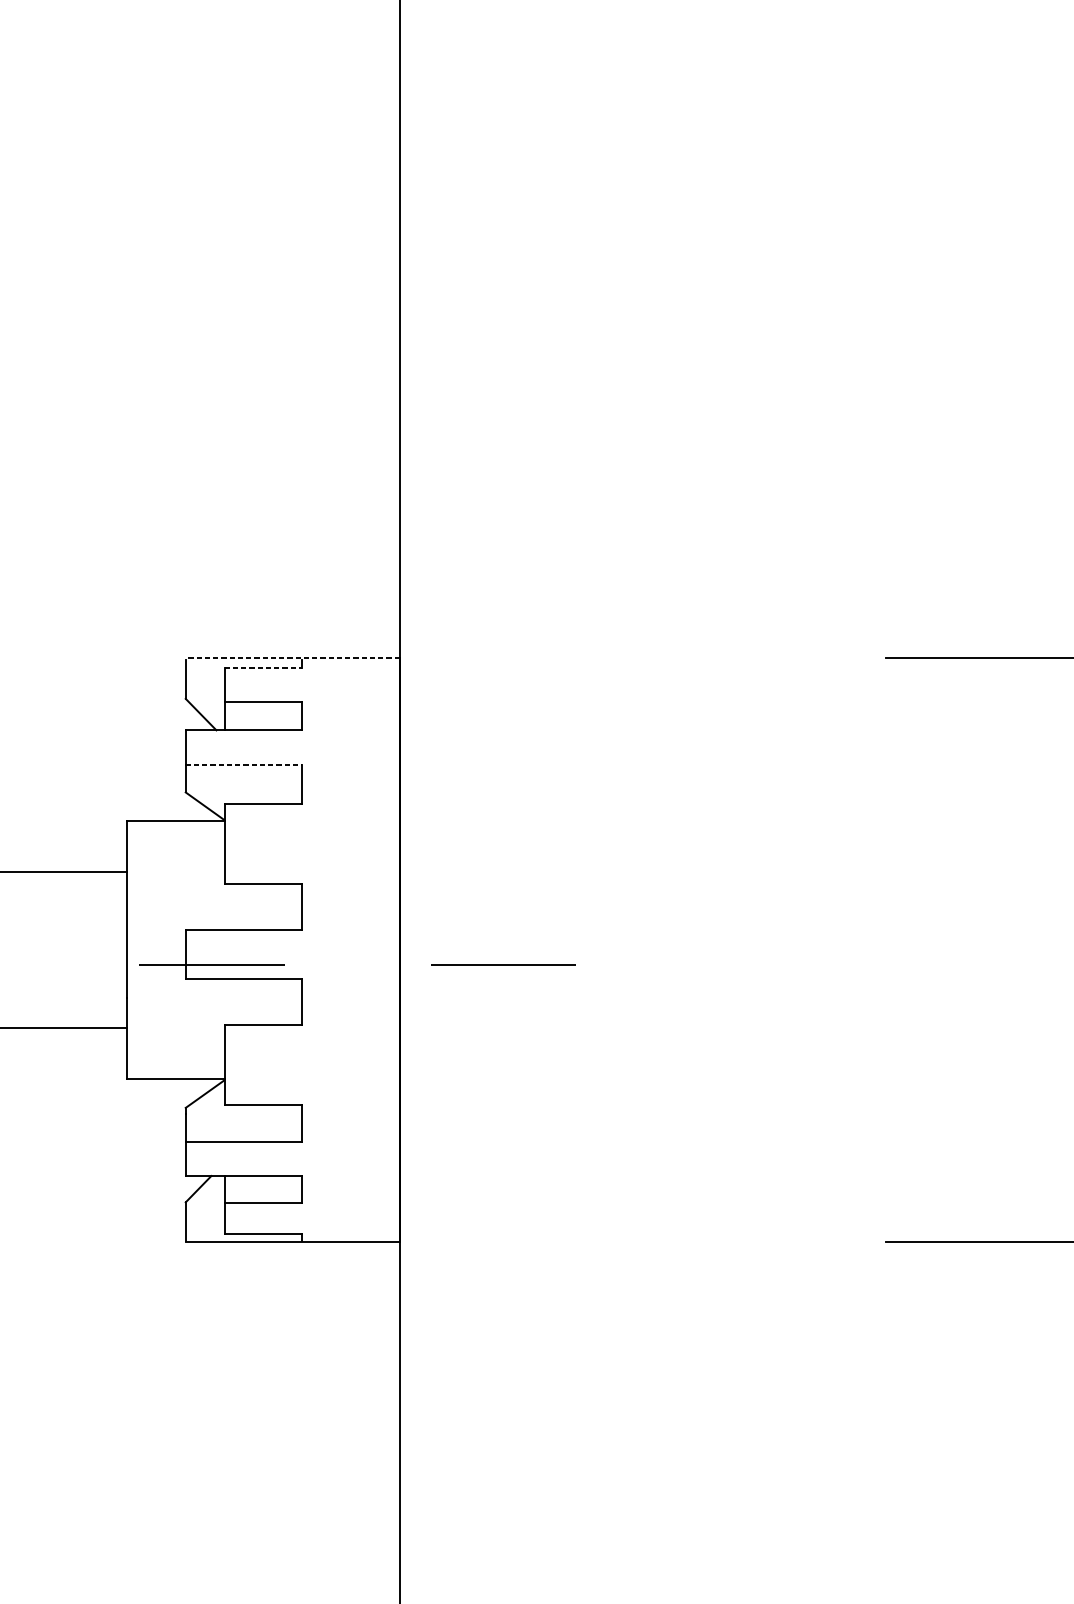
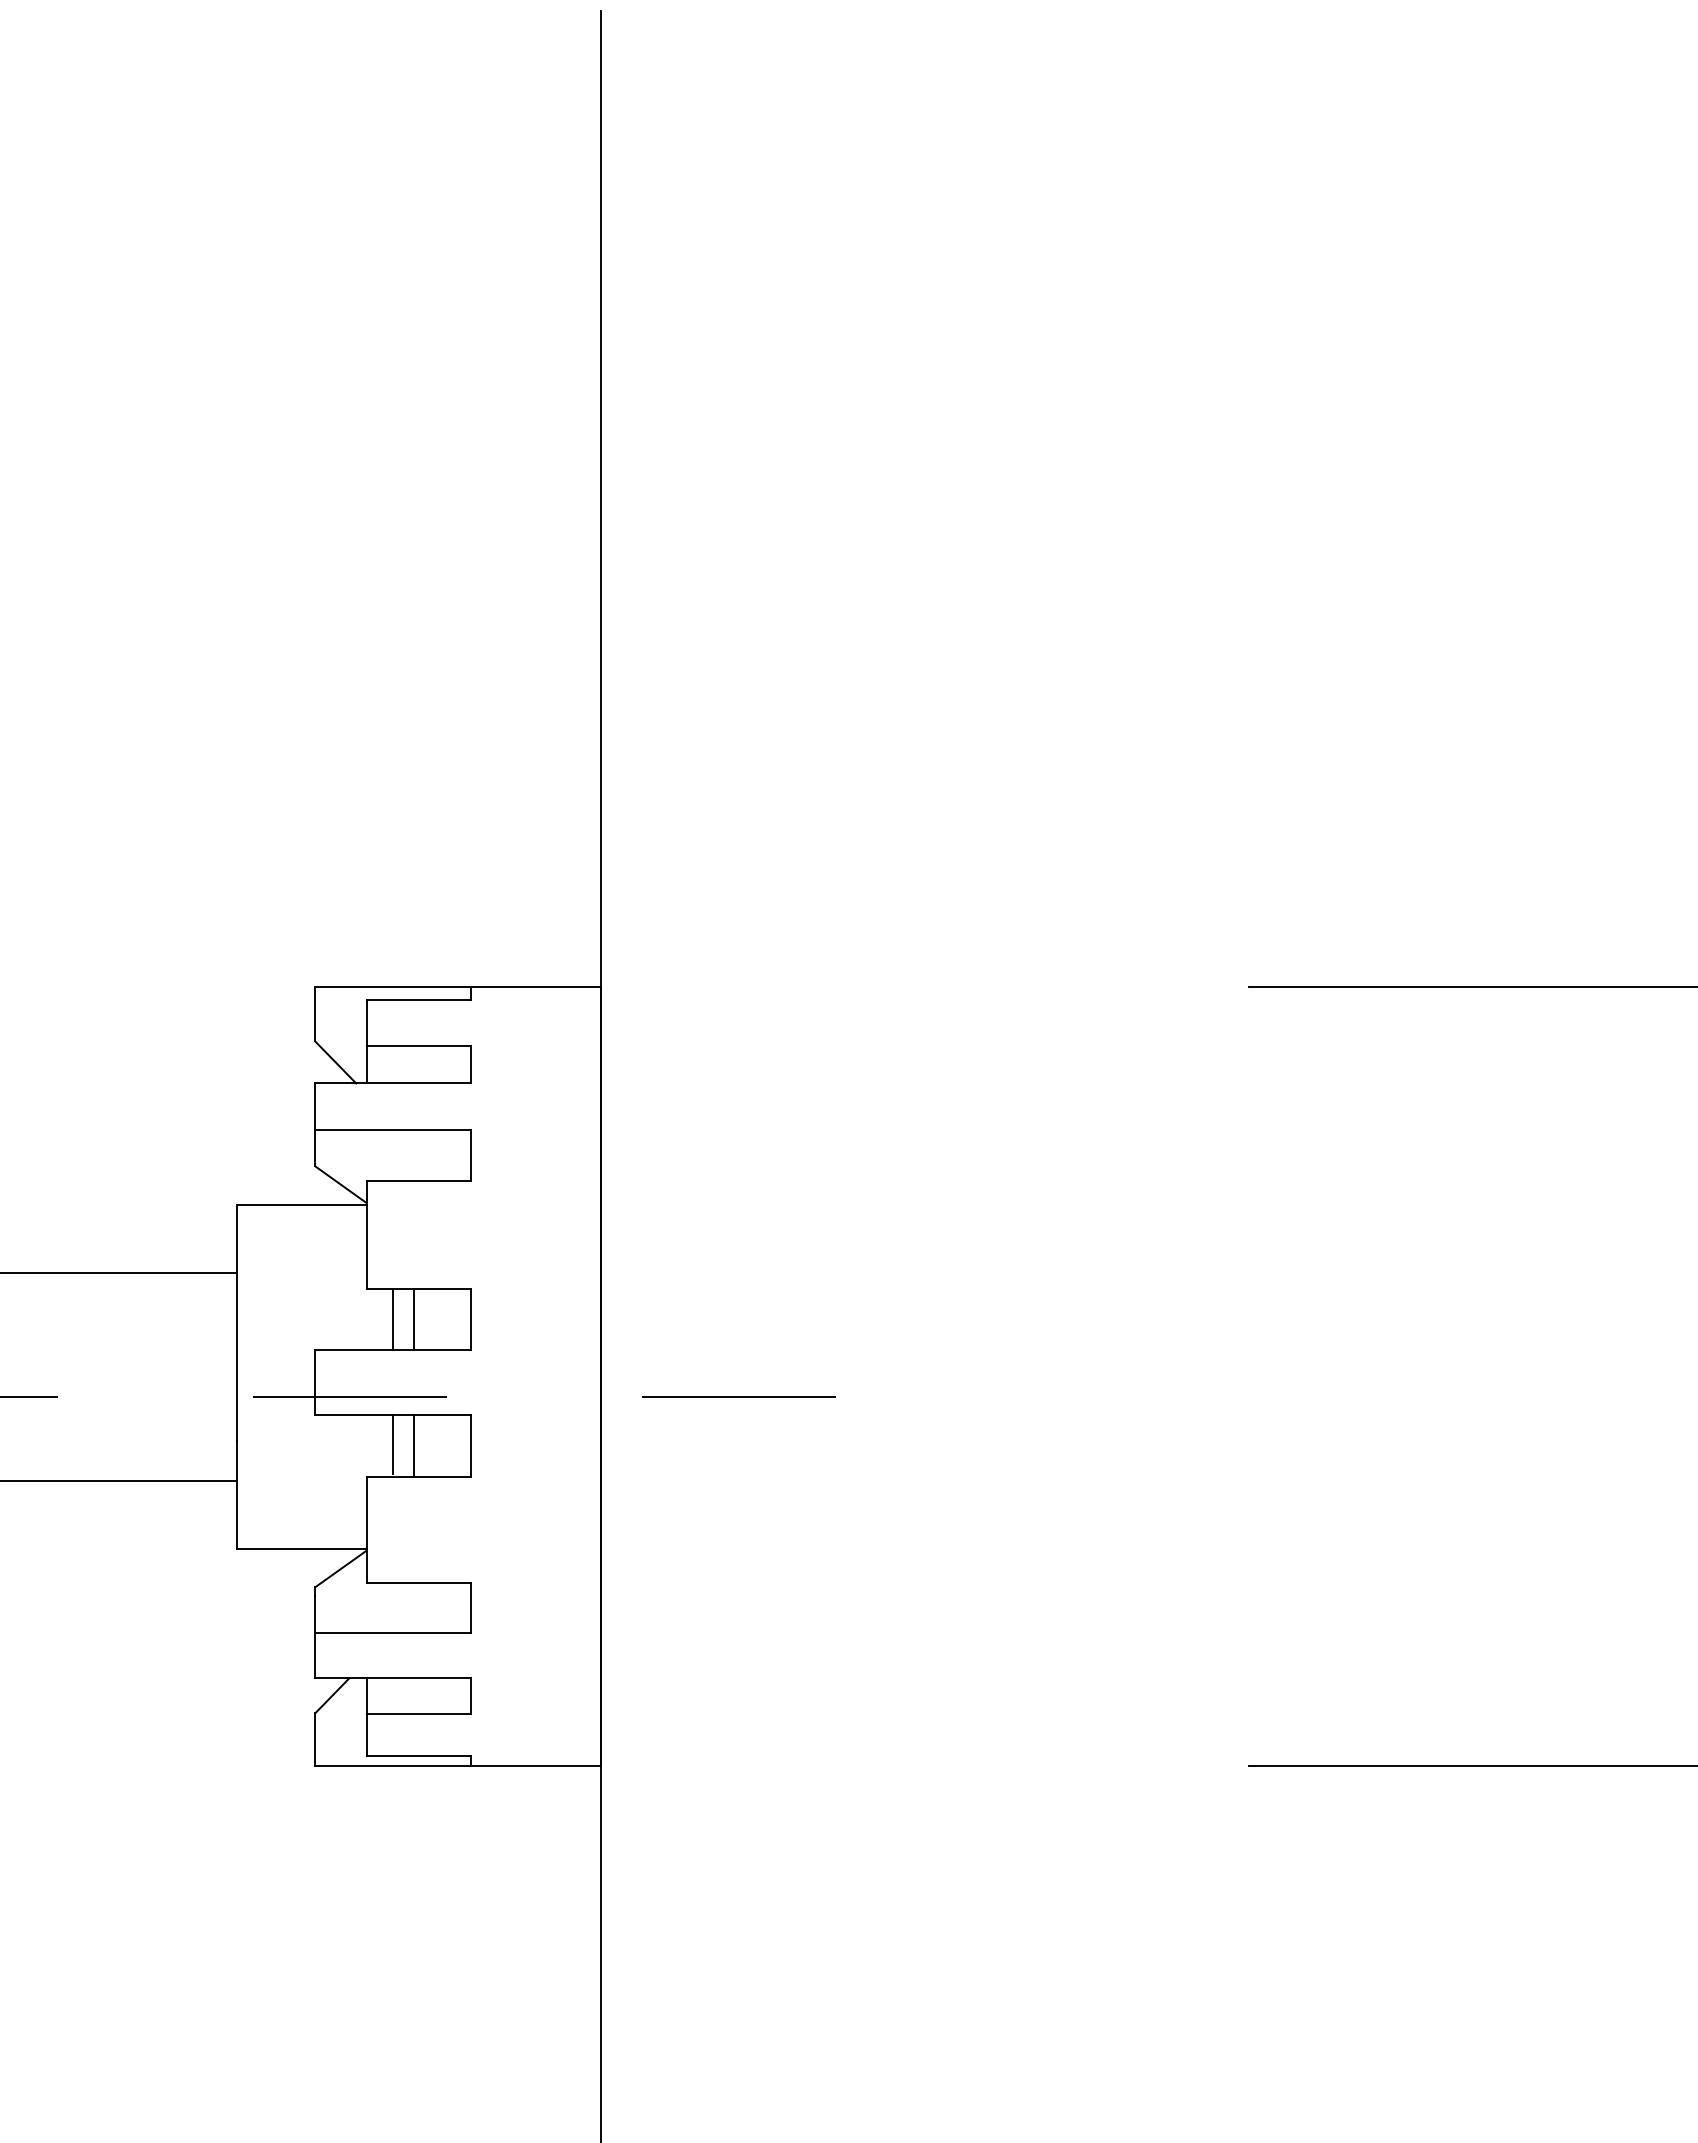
line: (293, 658) -> (458, 987), dashed -> solid
line: (263, 668) -> (419, 1000), dashed -> solid
line: (244, 765) -> (393, 1130), dashed -> solid
line: (244, 906) -> (393, 1318), added
line: (259, 906) -> (413, 1318), added
line: (244, 1000) -> (393, 1444), added
line: (259, 1001) -> (413, 1445), added

